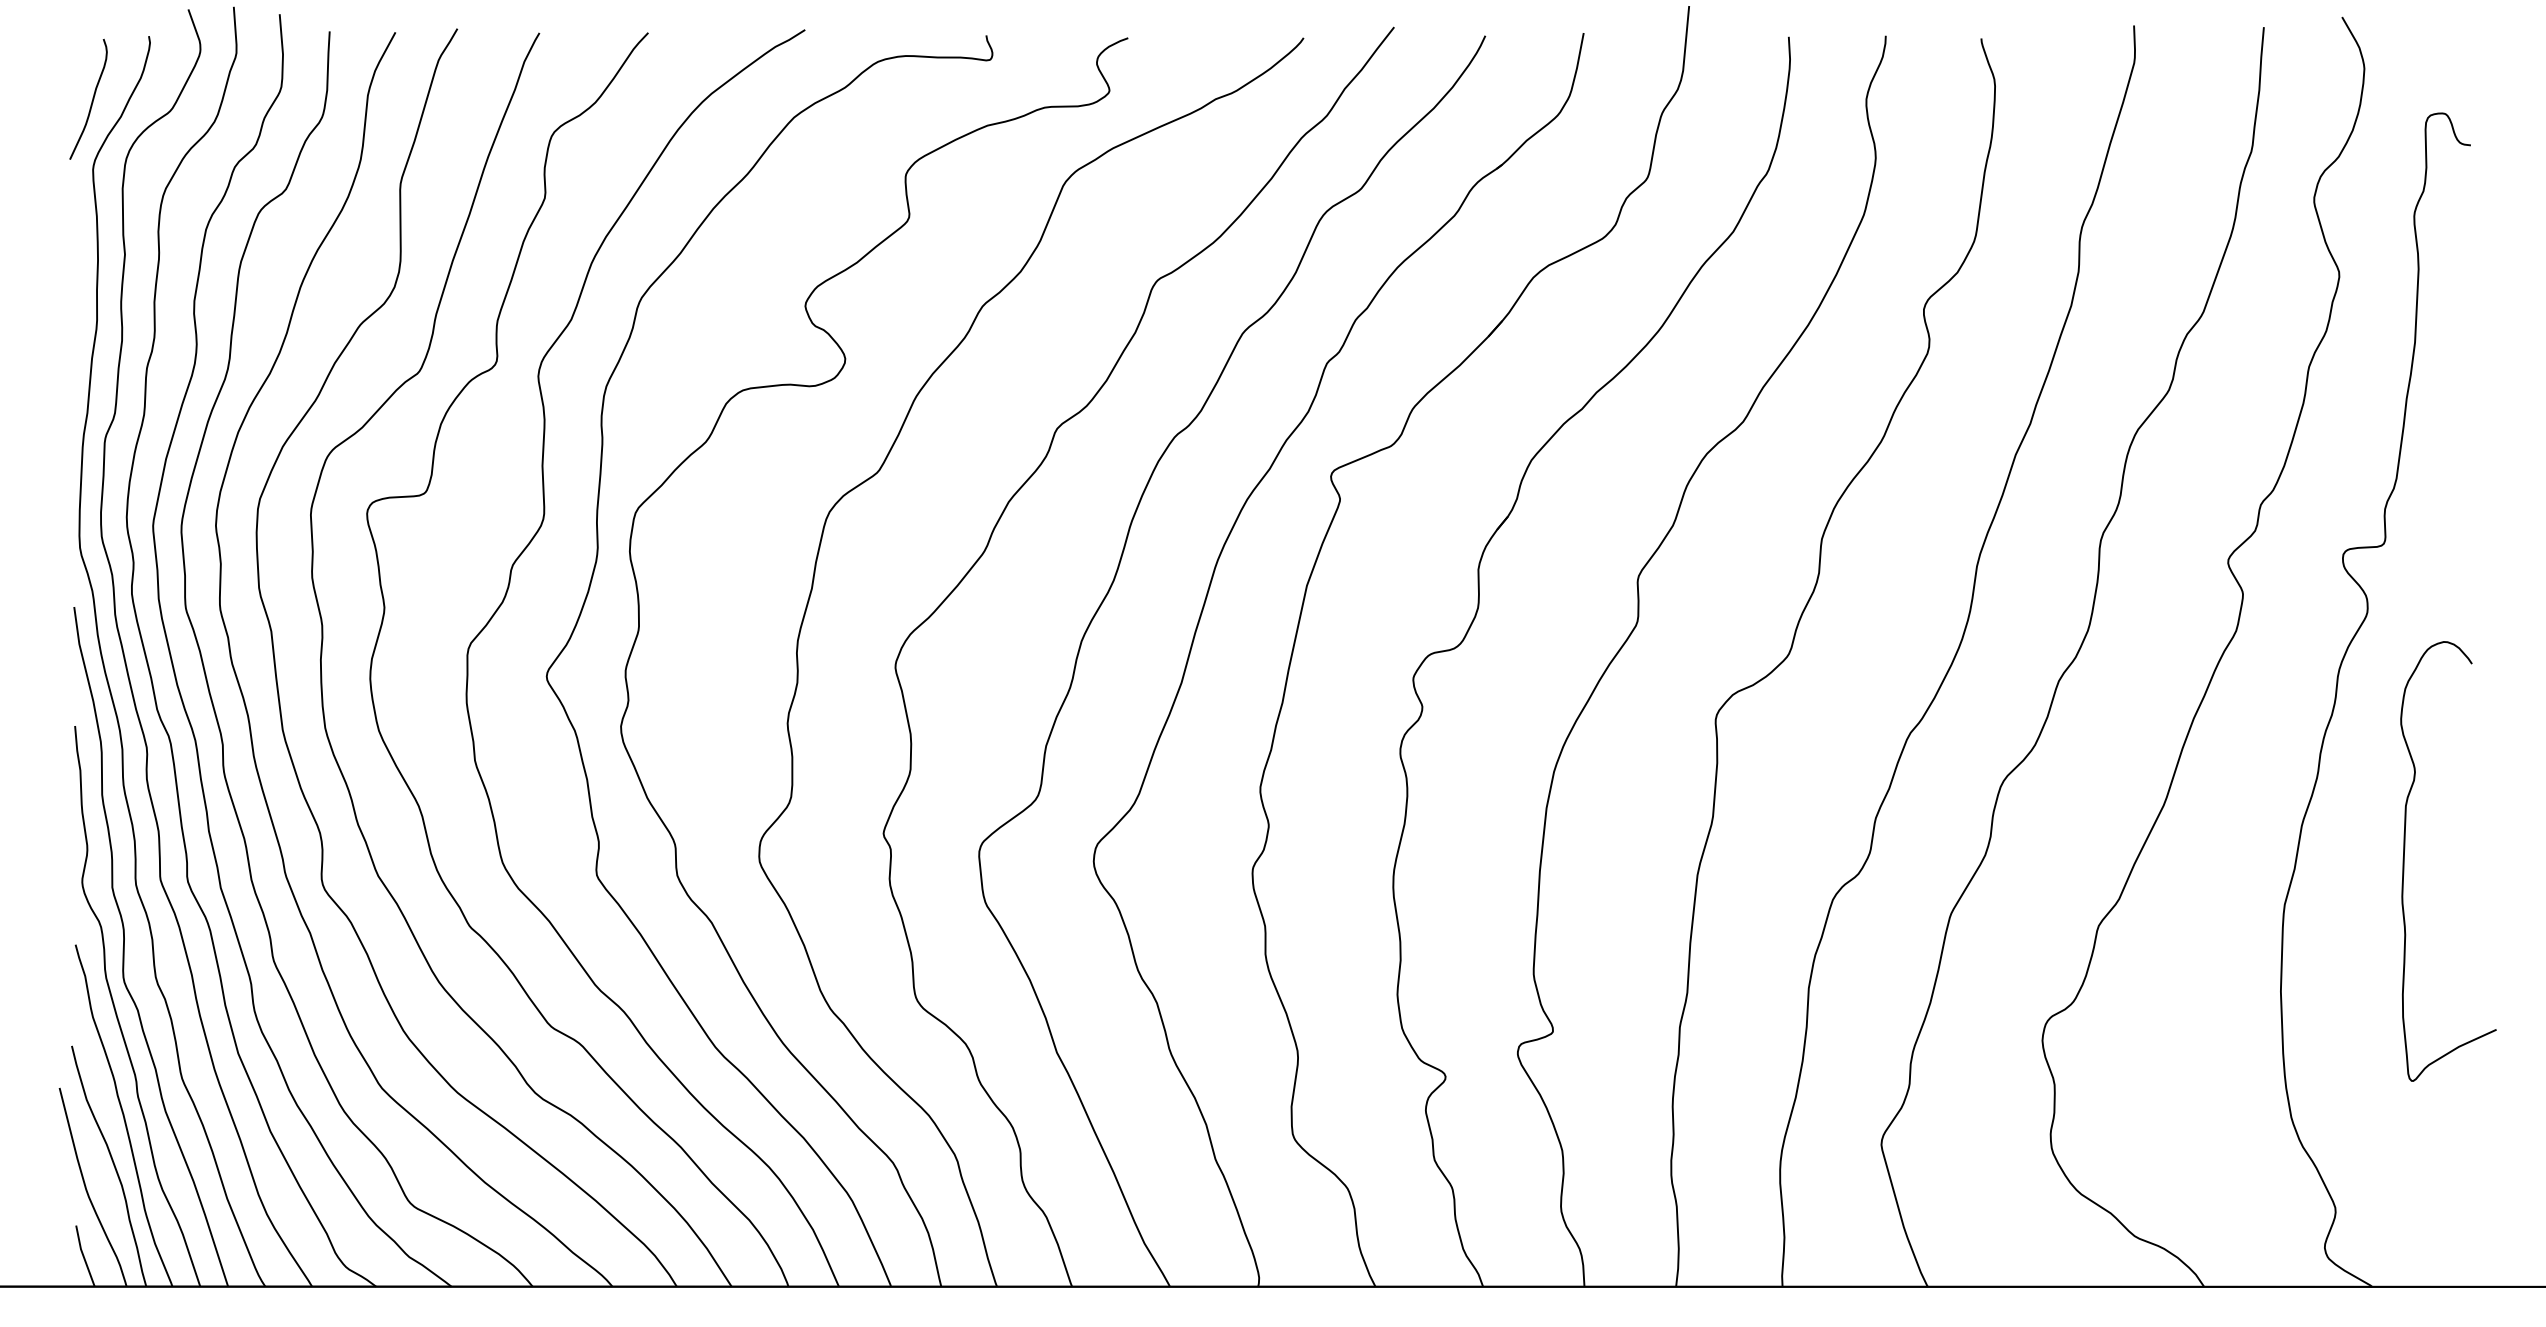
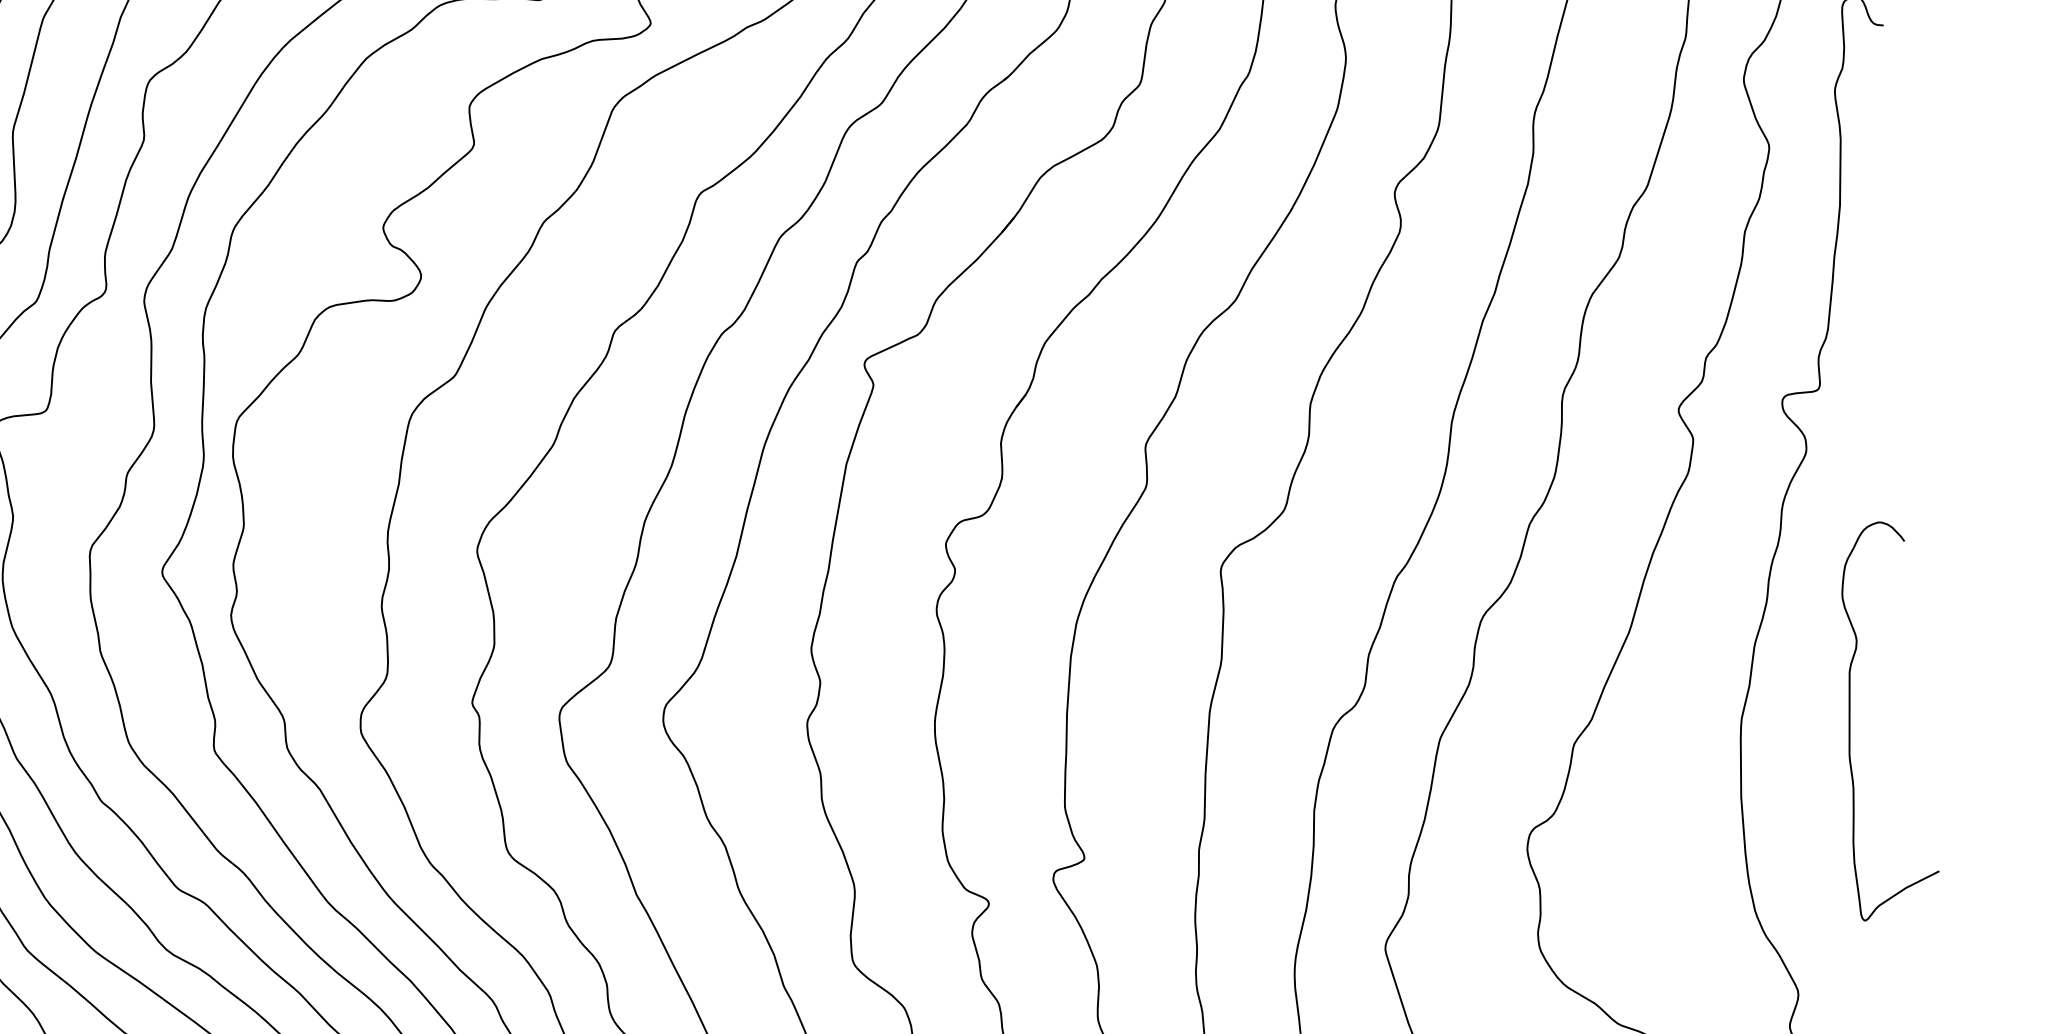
curve: (2404, 861) -> (1850, 722), moved

